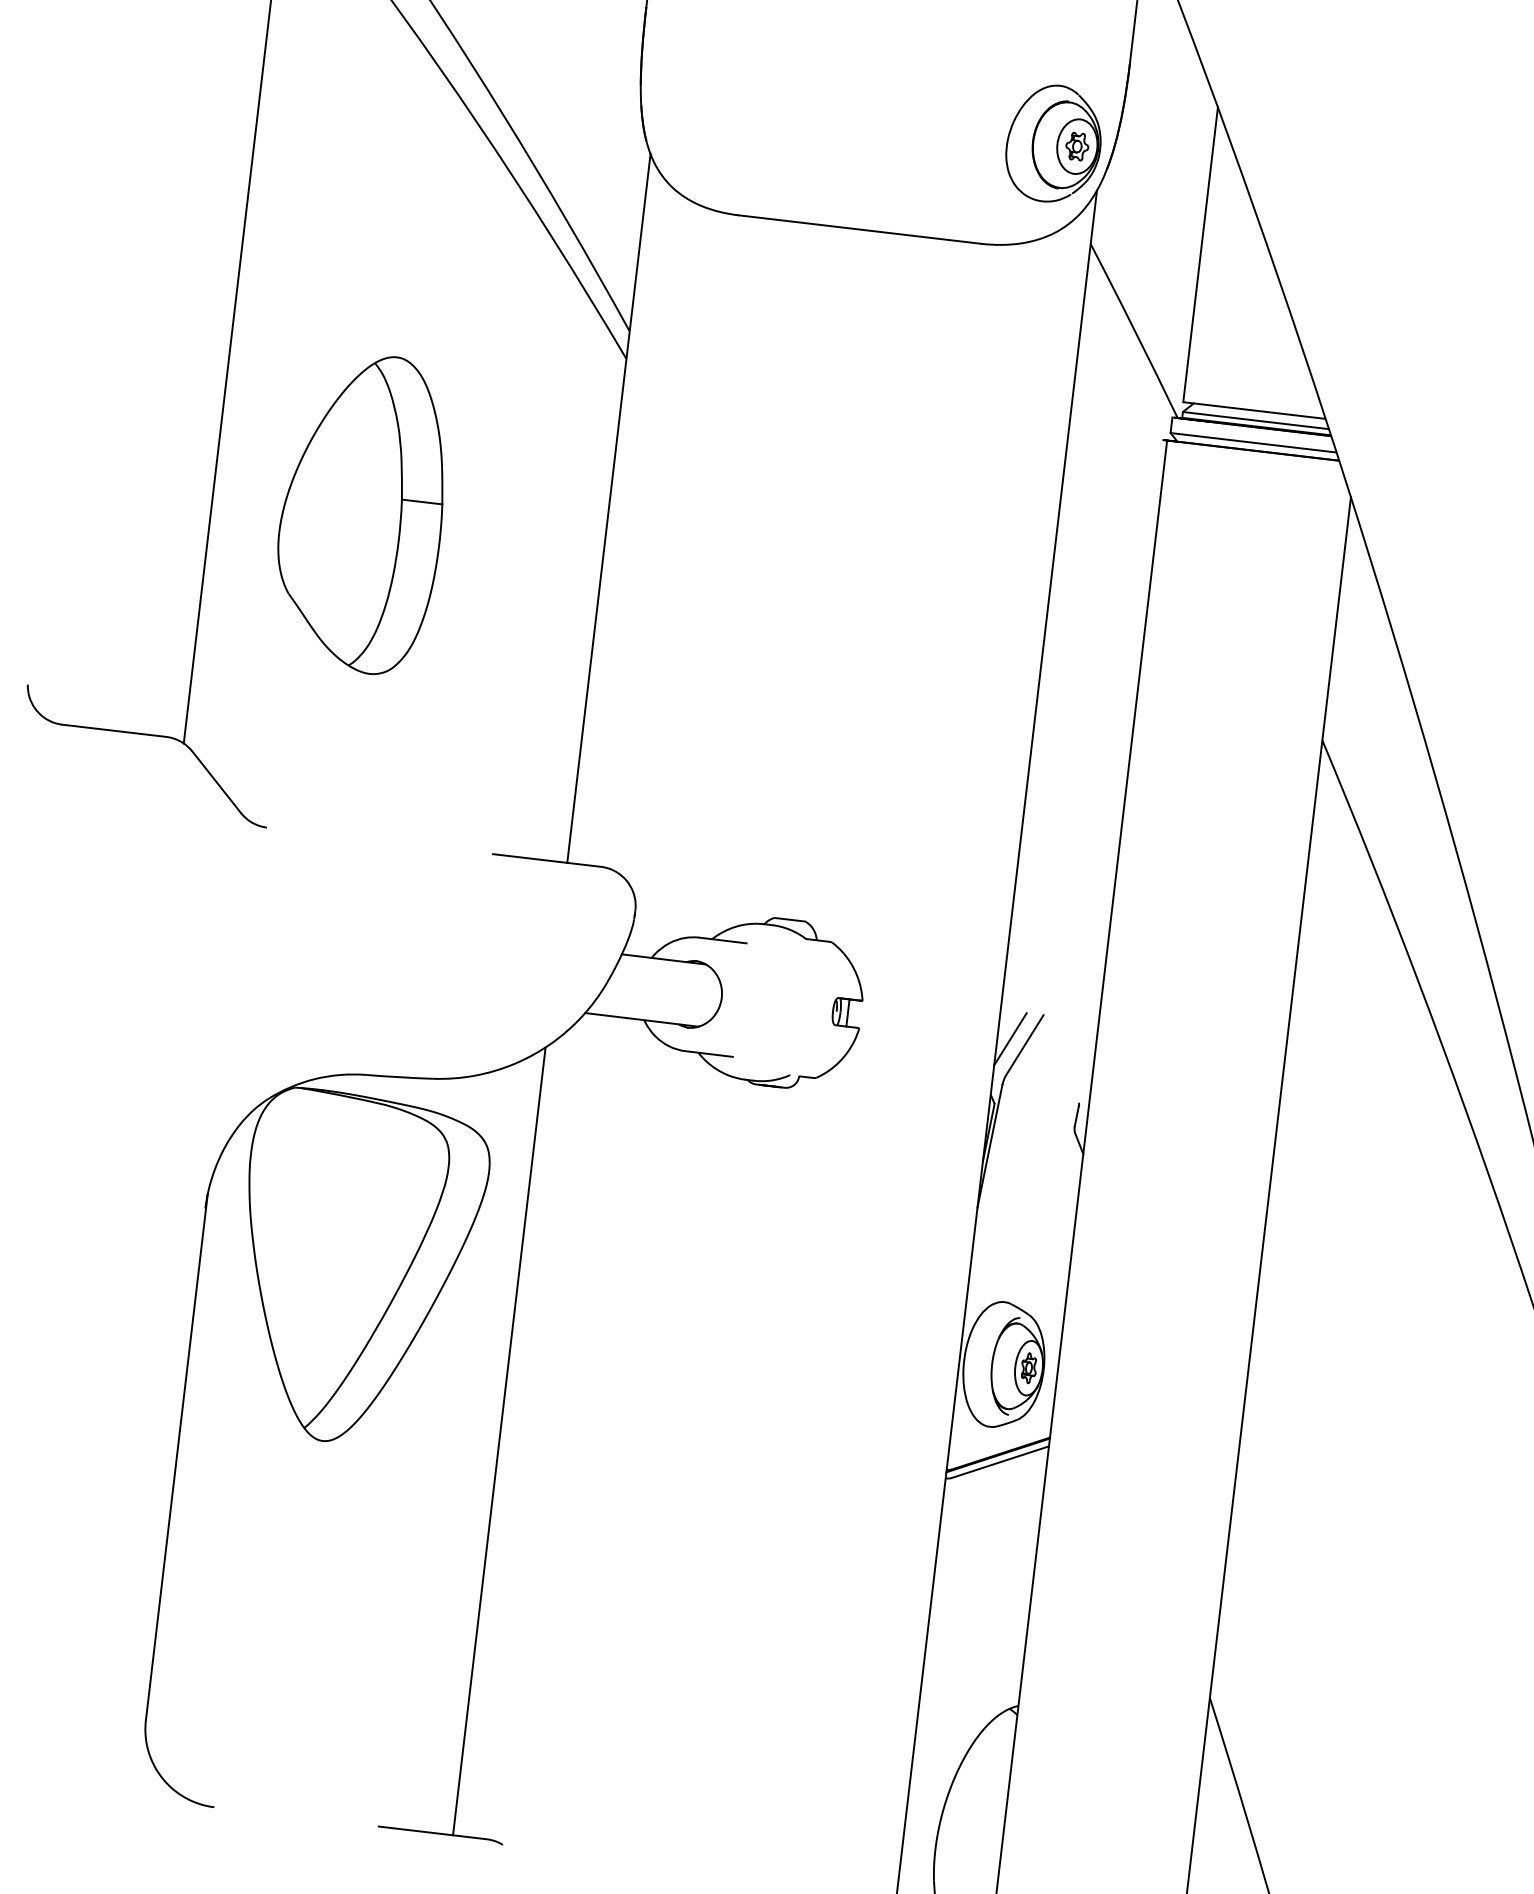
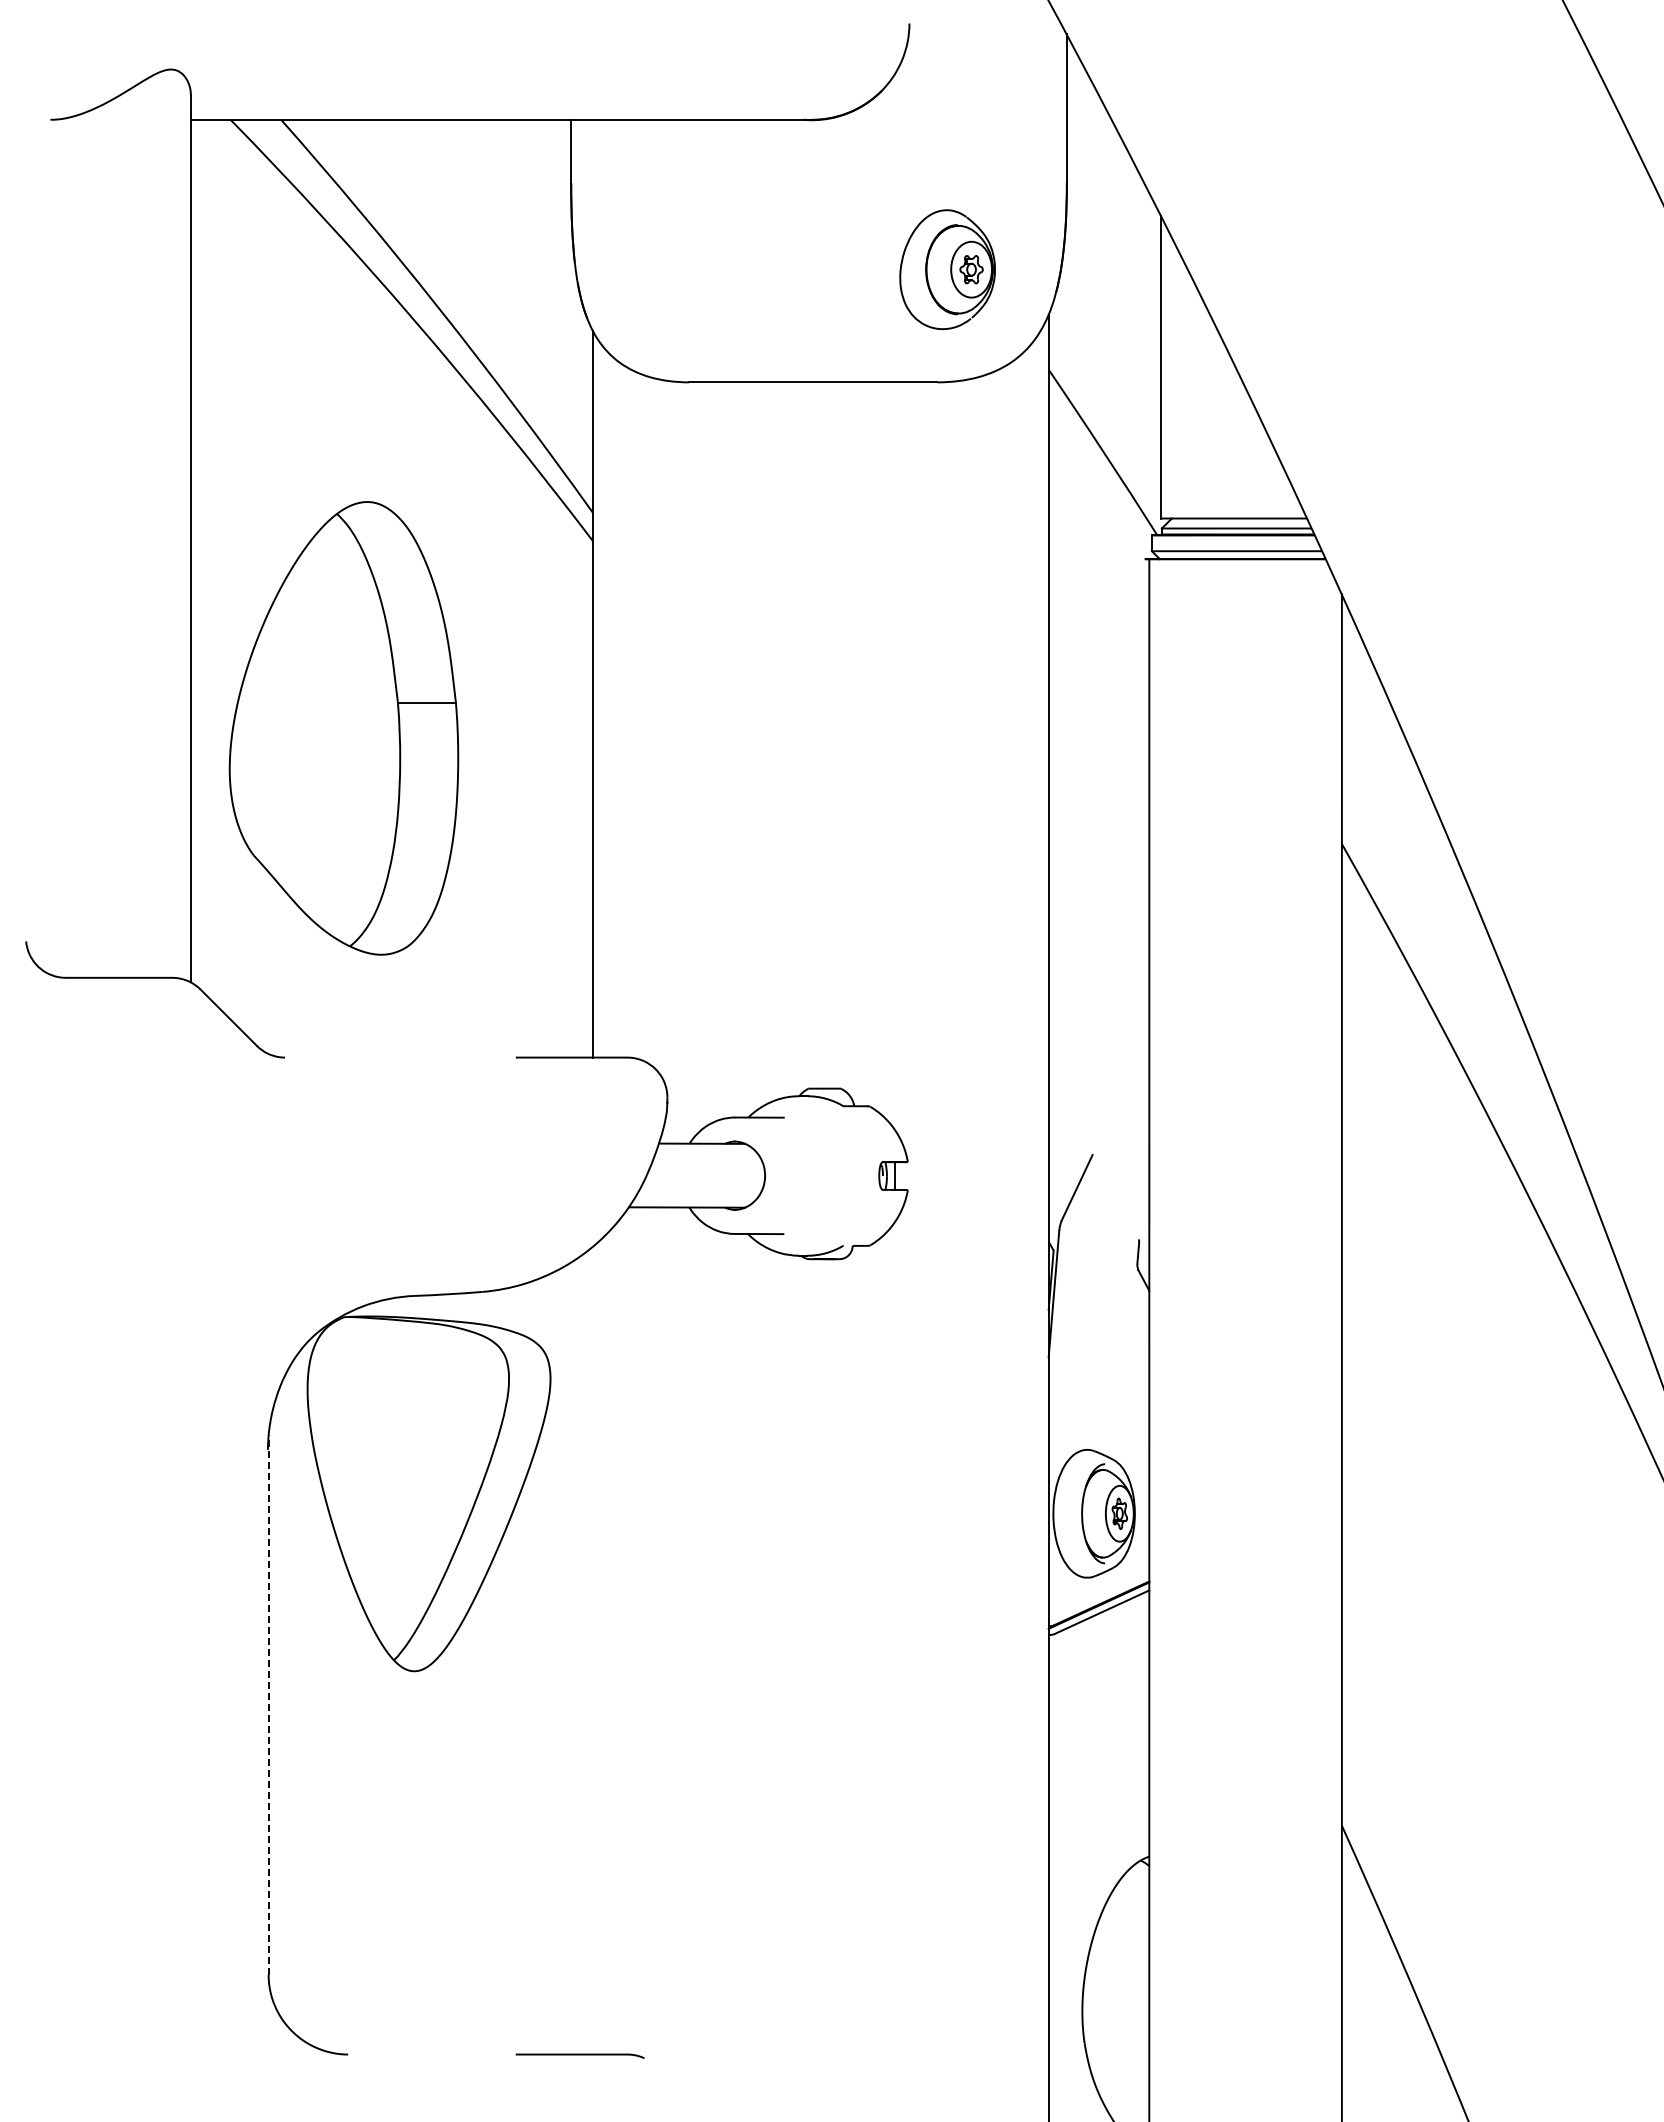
part: (1053, 143) -> (947, 269), moved
part: (361, 512) -> (343, 727), size x1.4
line: (1009, 1039) -> (1061, 1183), removed
line: (498, 1441) -> (592, 1650), removed
line: (176, 1457) -> (268, 1705), solid -> dashed

